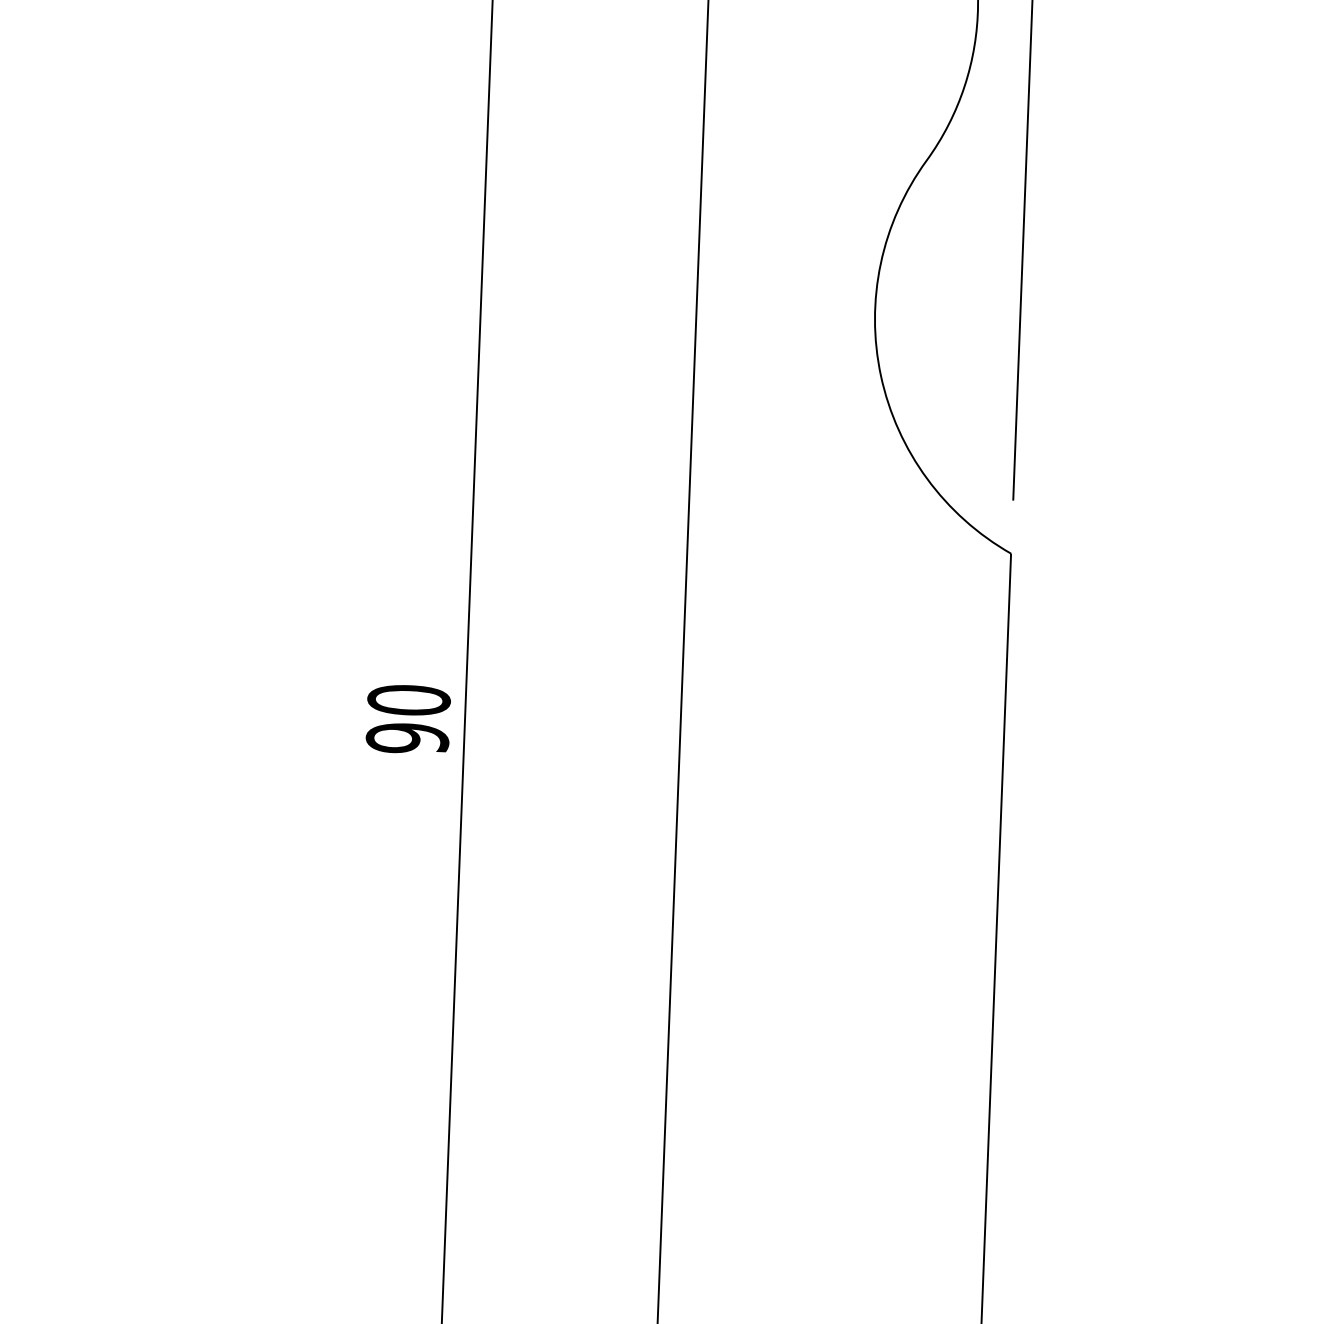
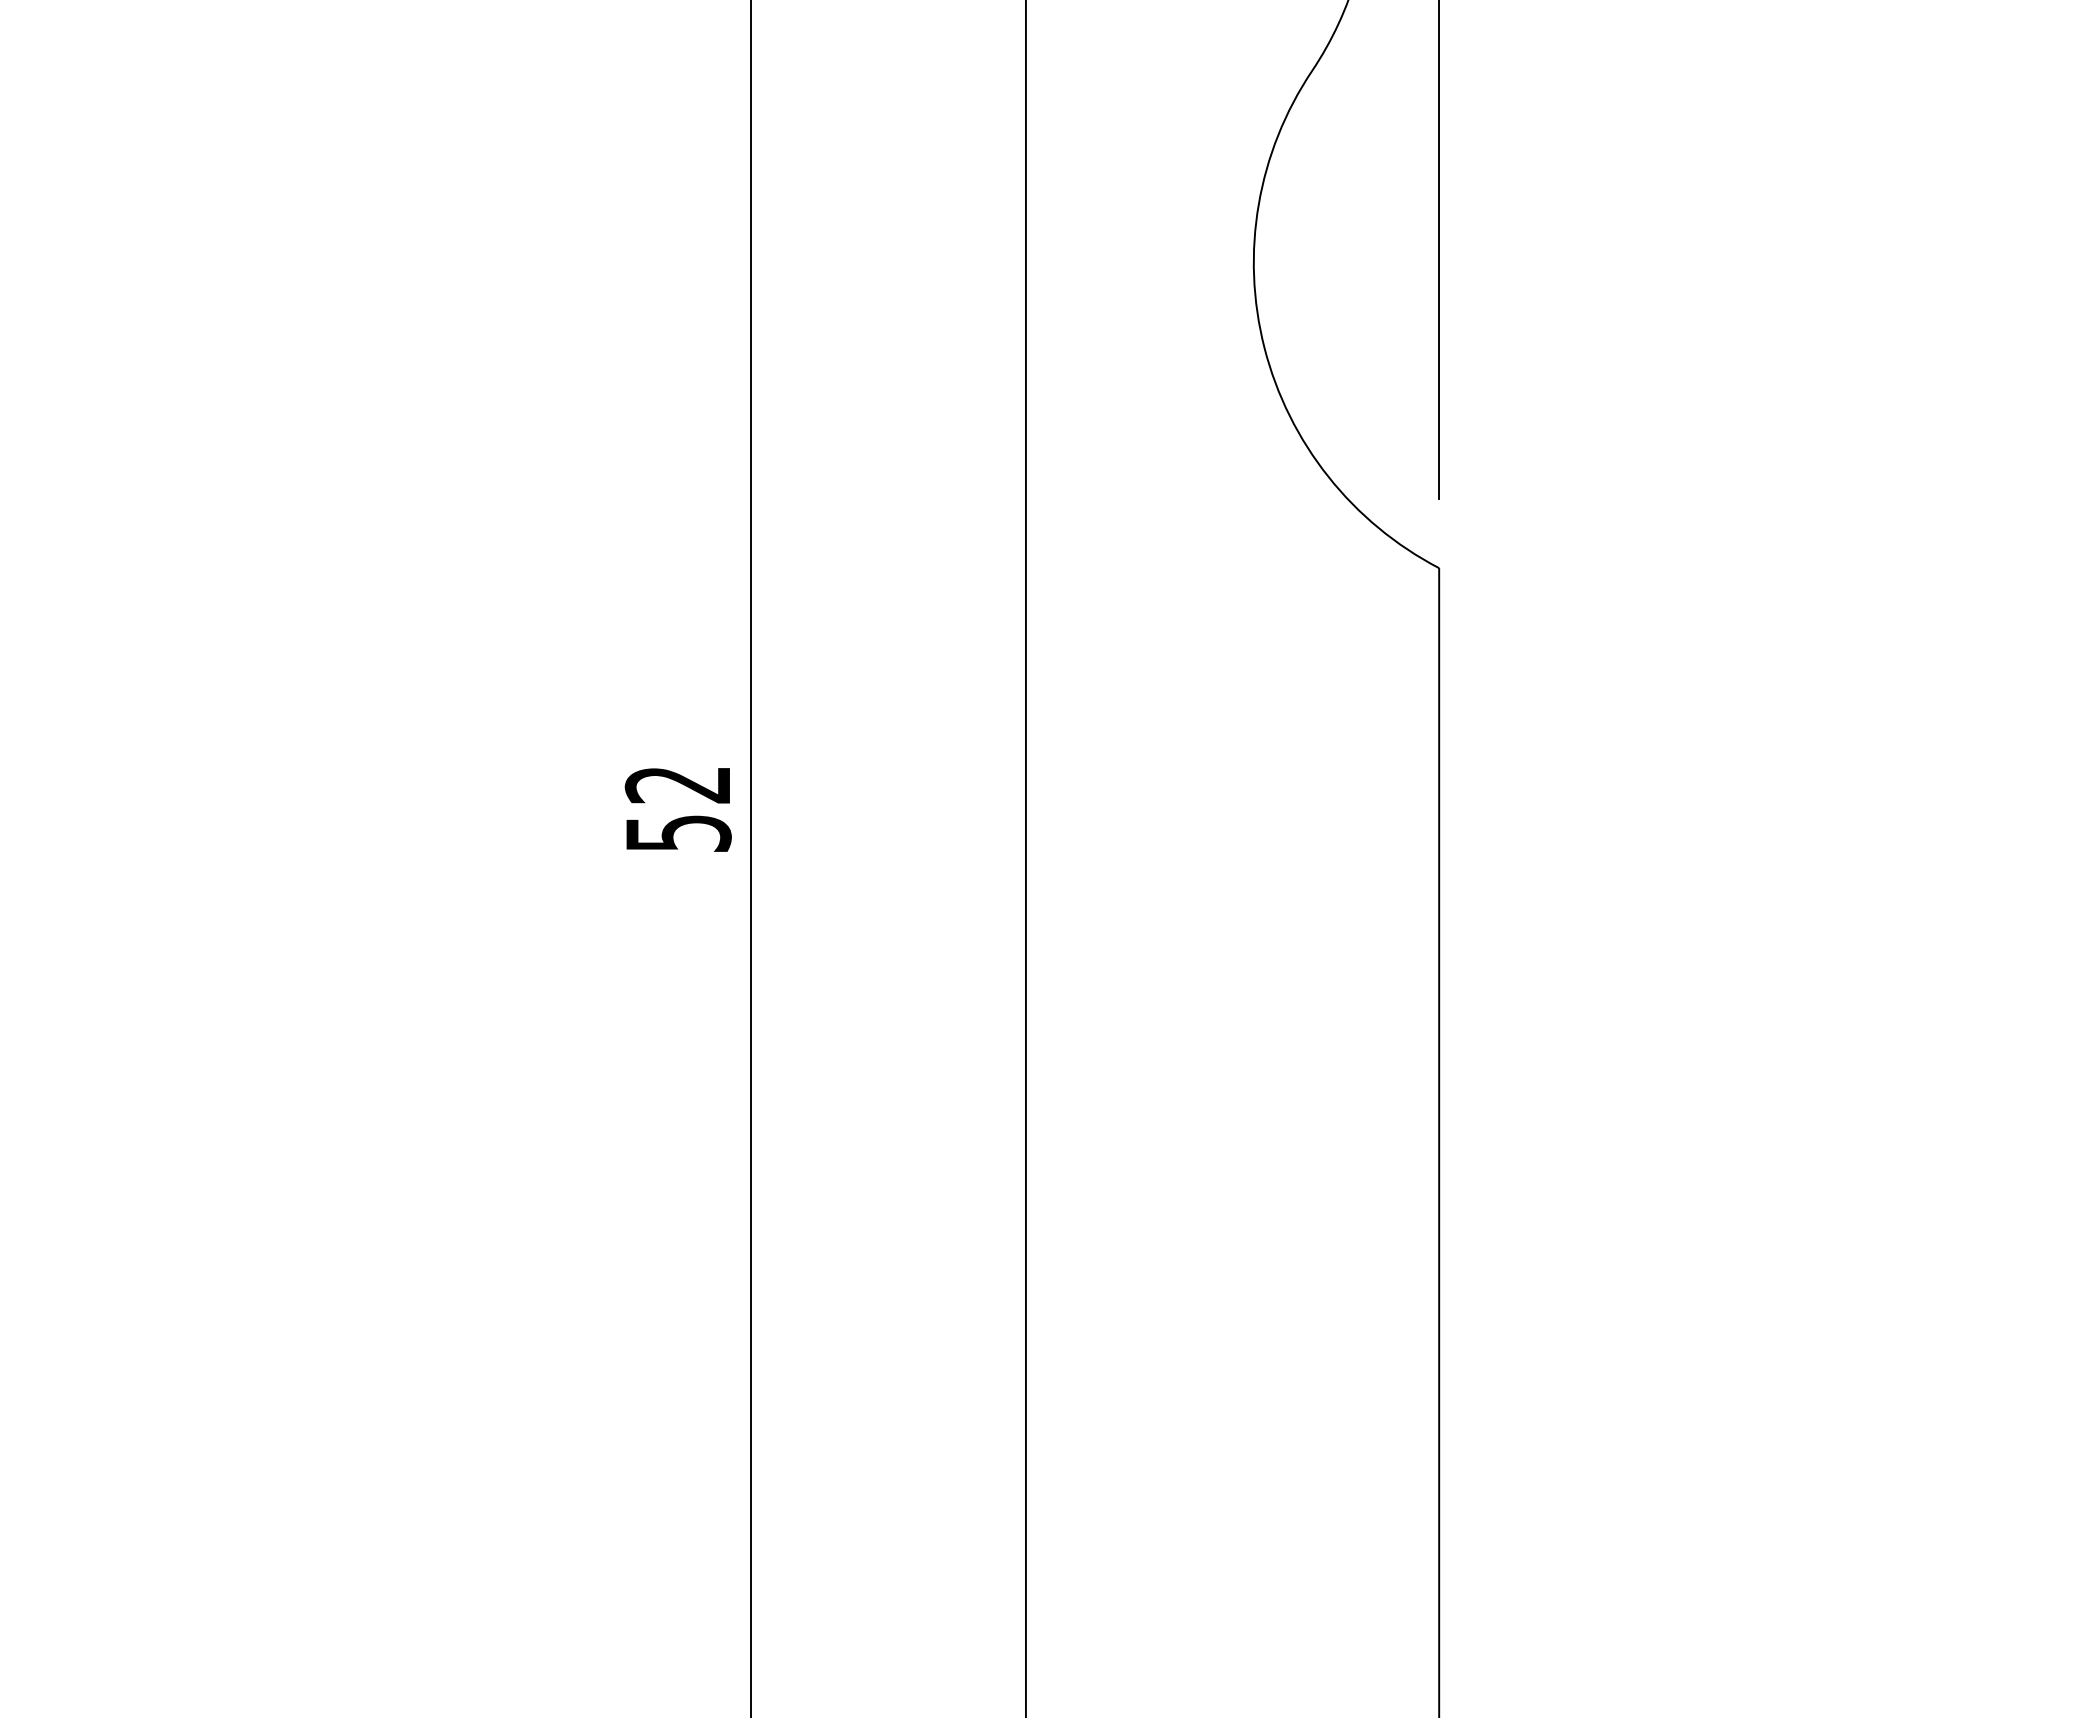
text: (407, 718) -> (677, 808), 90 -> 52

